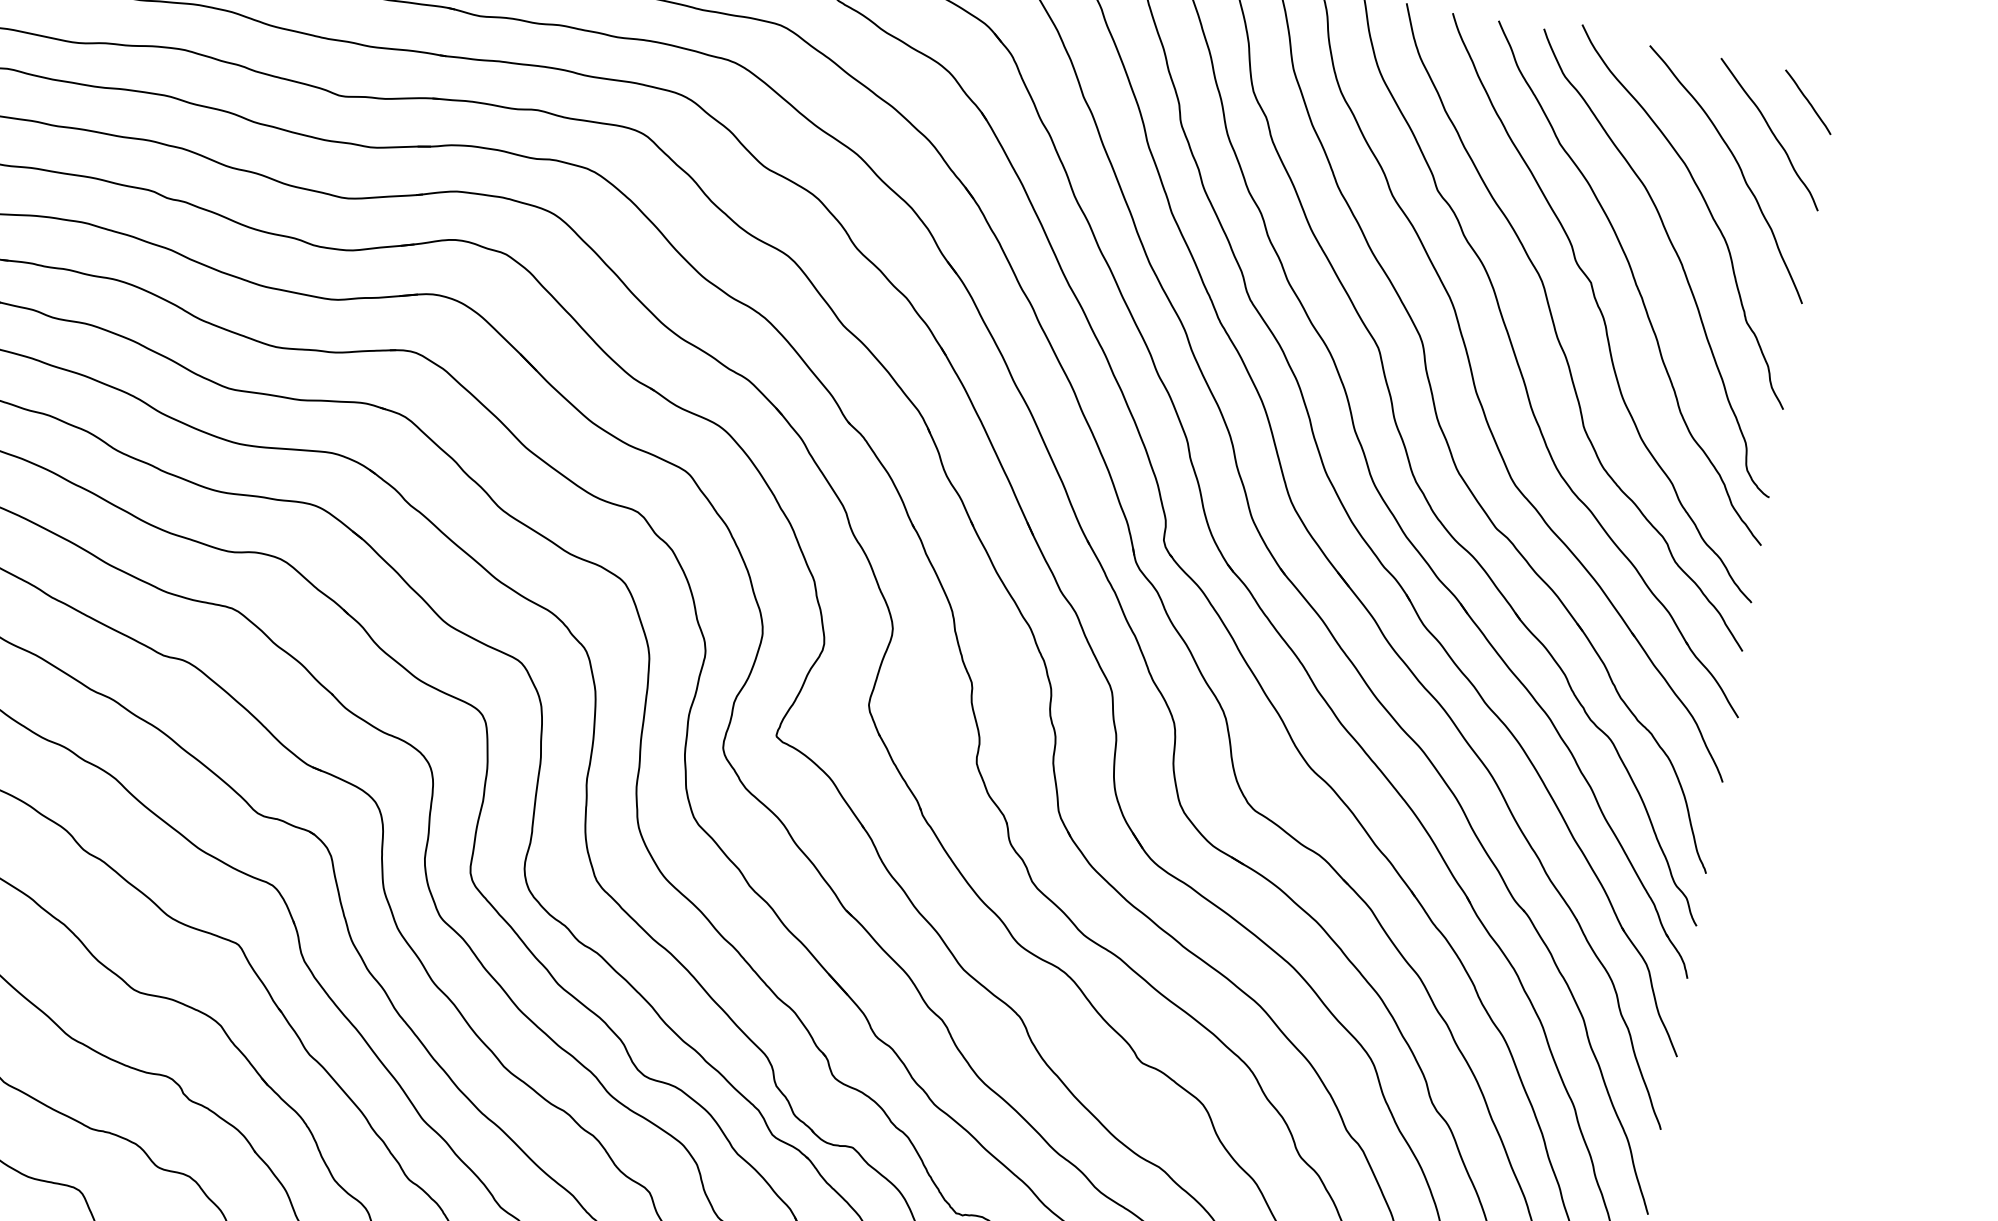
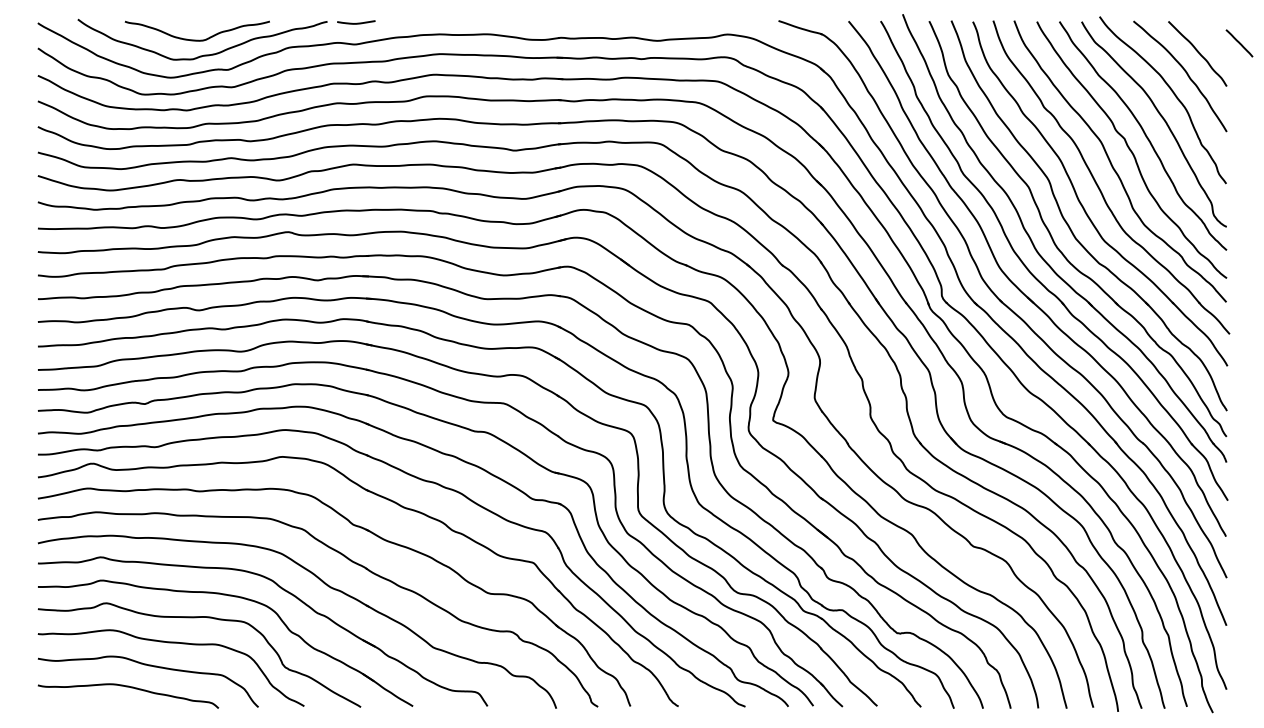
line: (1808, 102) -> (1239, 43), moved

